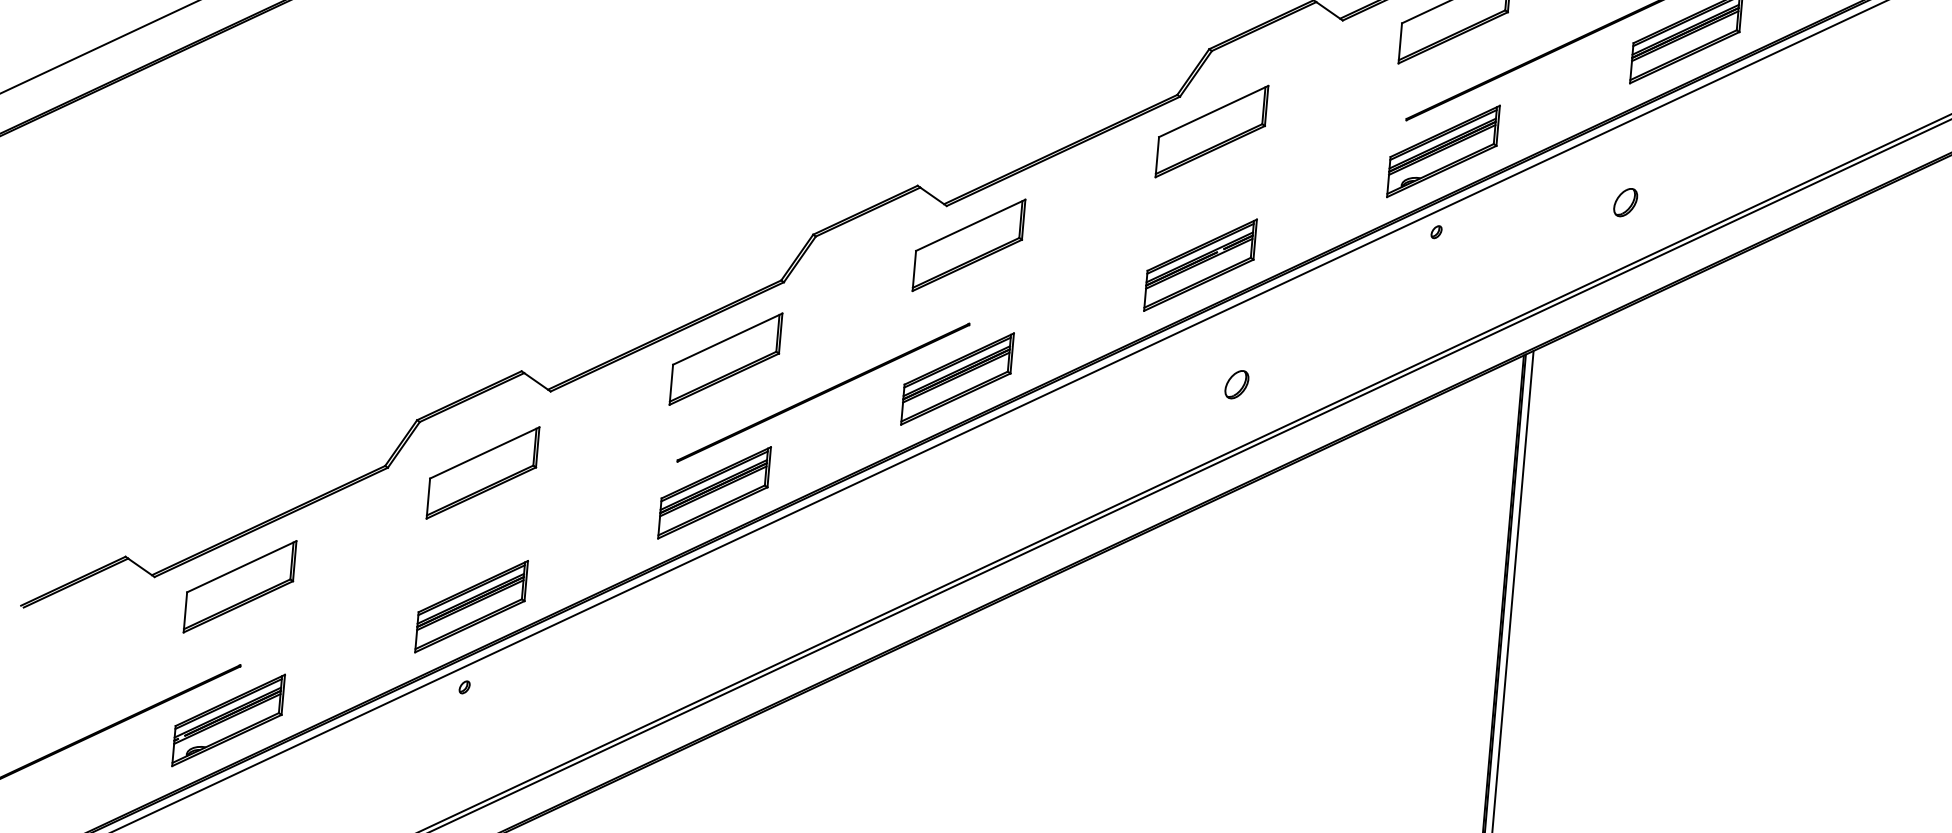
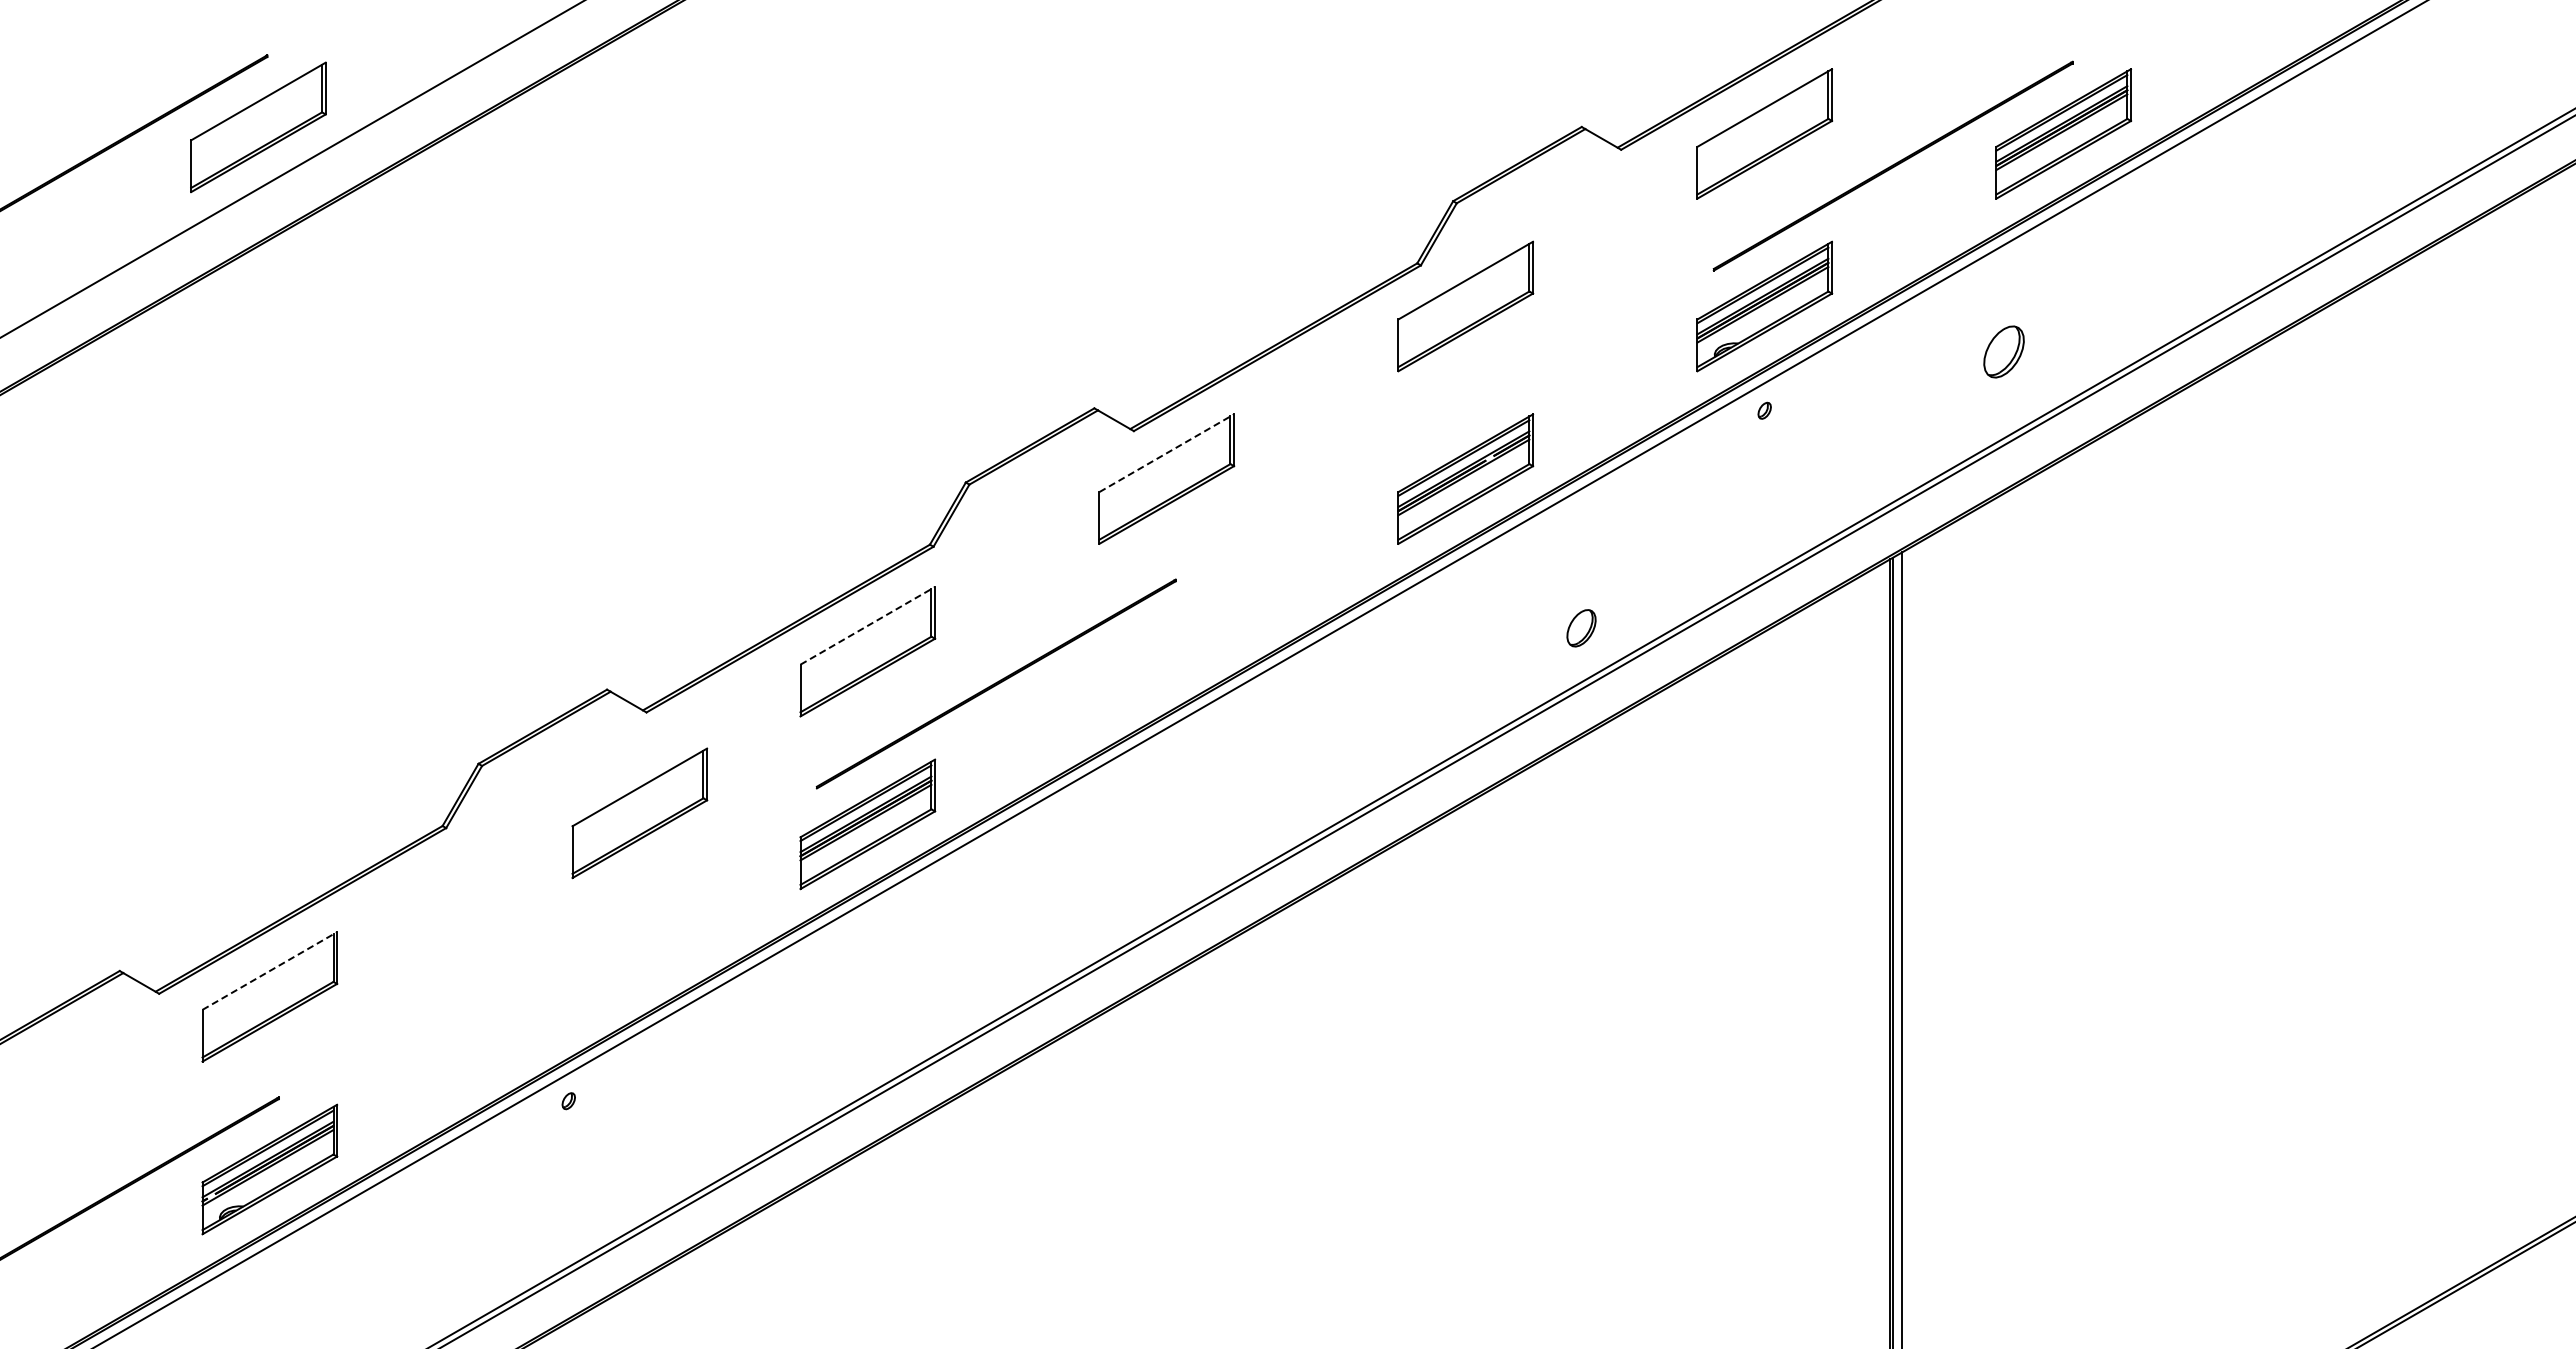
part: (1625, 202) -> (2003, 352), size x1.4
line: (970, 225) -> (1166, 453), solid -> dashed
line: (727, 338) -> (867, 625), solid -> dashed
part: (957, 378) -> (1166, 651), removed
part: (1236, 384) -> (1581, 628), moved
part: (482, 473) -> (639, 813), moved
line: (241, 567) -> (269, 971), solid -> dashed
part: (471, 606) -> (568, 996), removed

